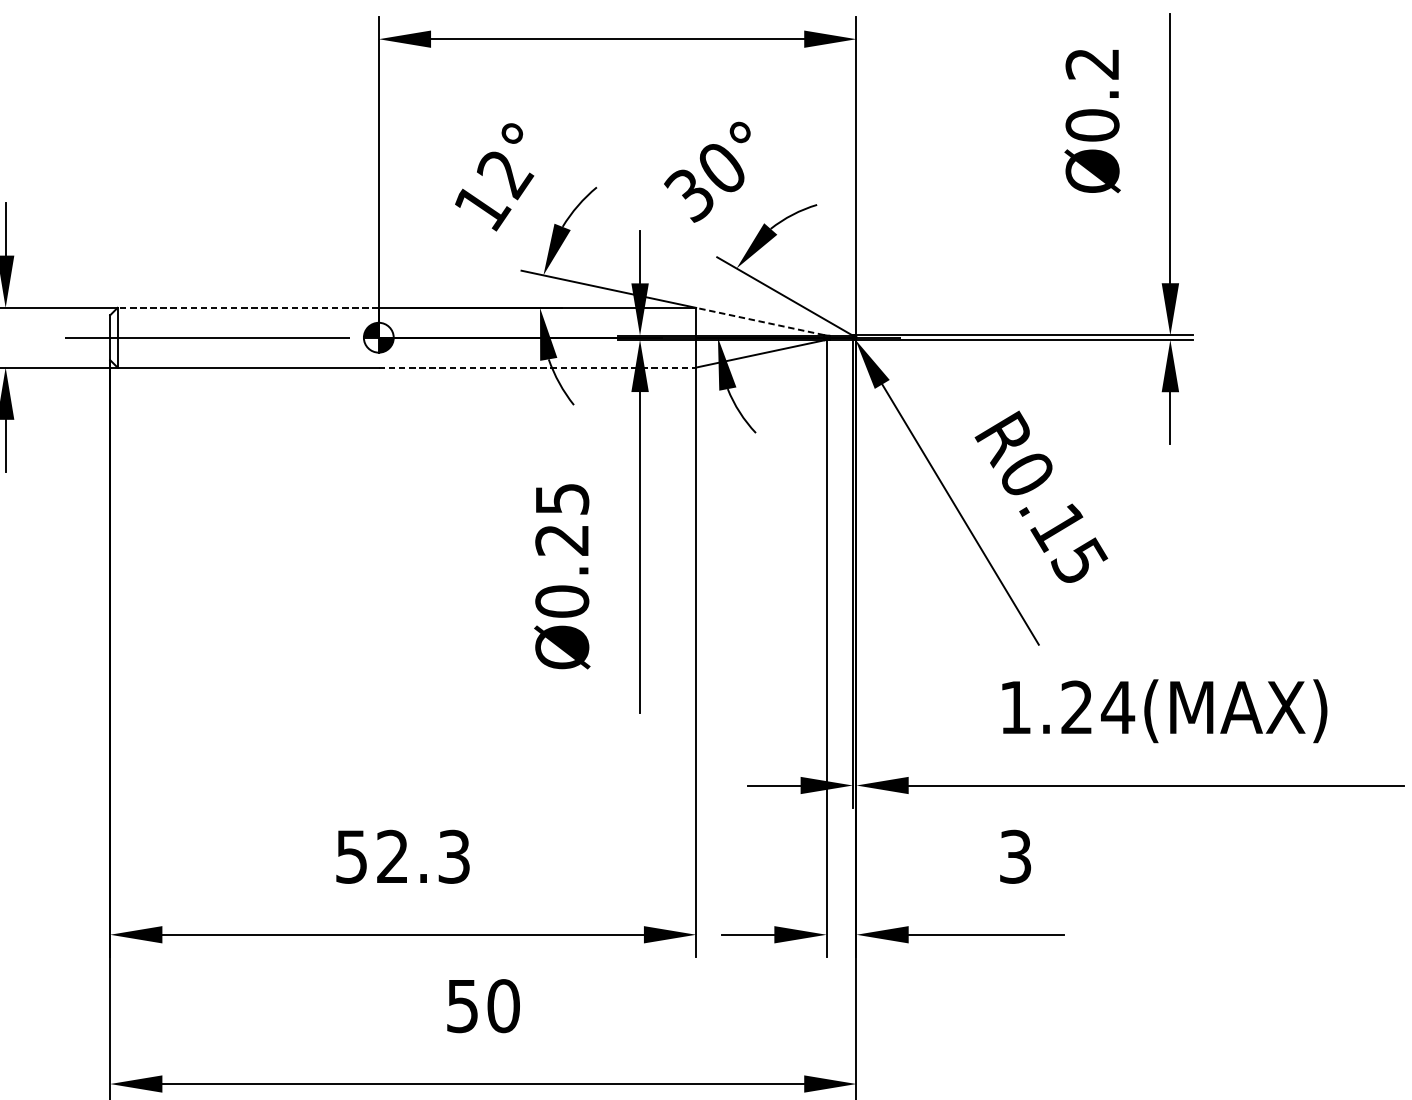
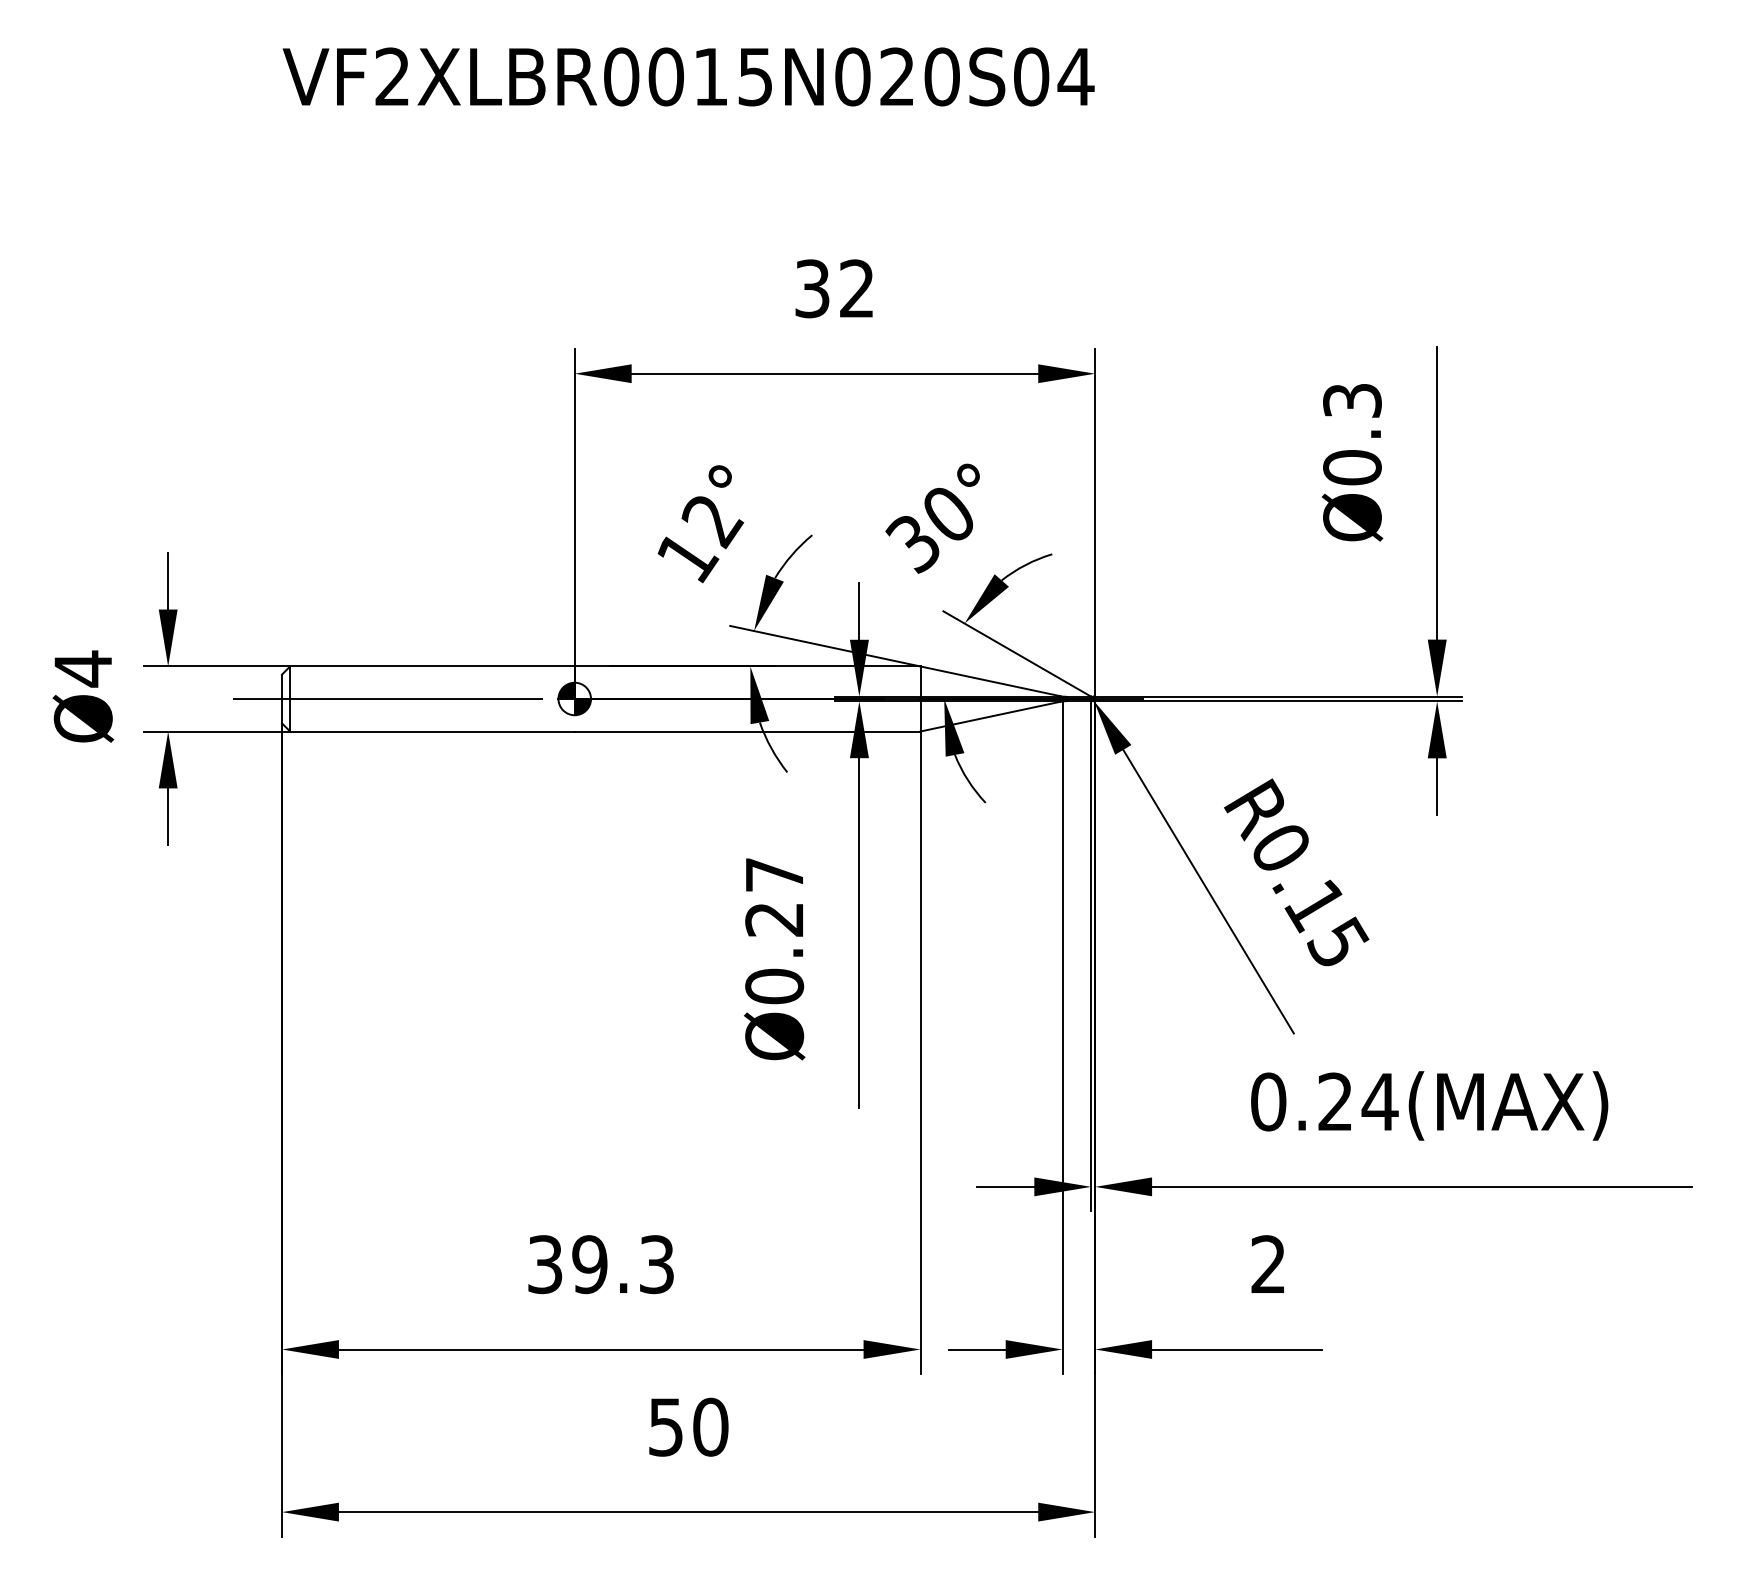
text: (1092, 63) -> (1352, 400), Ø0.2 -> Ø0.3
line: (247, 307) -> (431, 666), dashed -> solid
line: (759, 321) -> (989, 681), dashed -> solid
line: (537, 367) -> (747, 731), dashed -> solid
text: (563, 498) -> (775, 874), Ø0.25 -> Ø0.27
text: (1015, 707) -> (1268, 1101), 1.24(MAX) -> 0.24(MAX)
text: (372, 856) -> (567, 1264), 52.3 -> 39.3
text: (1015, 856) -> (1268, 1264), 3 -> 2

